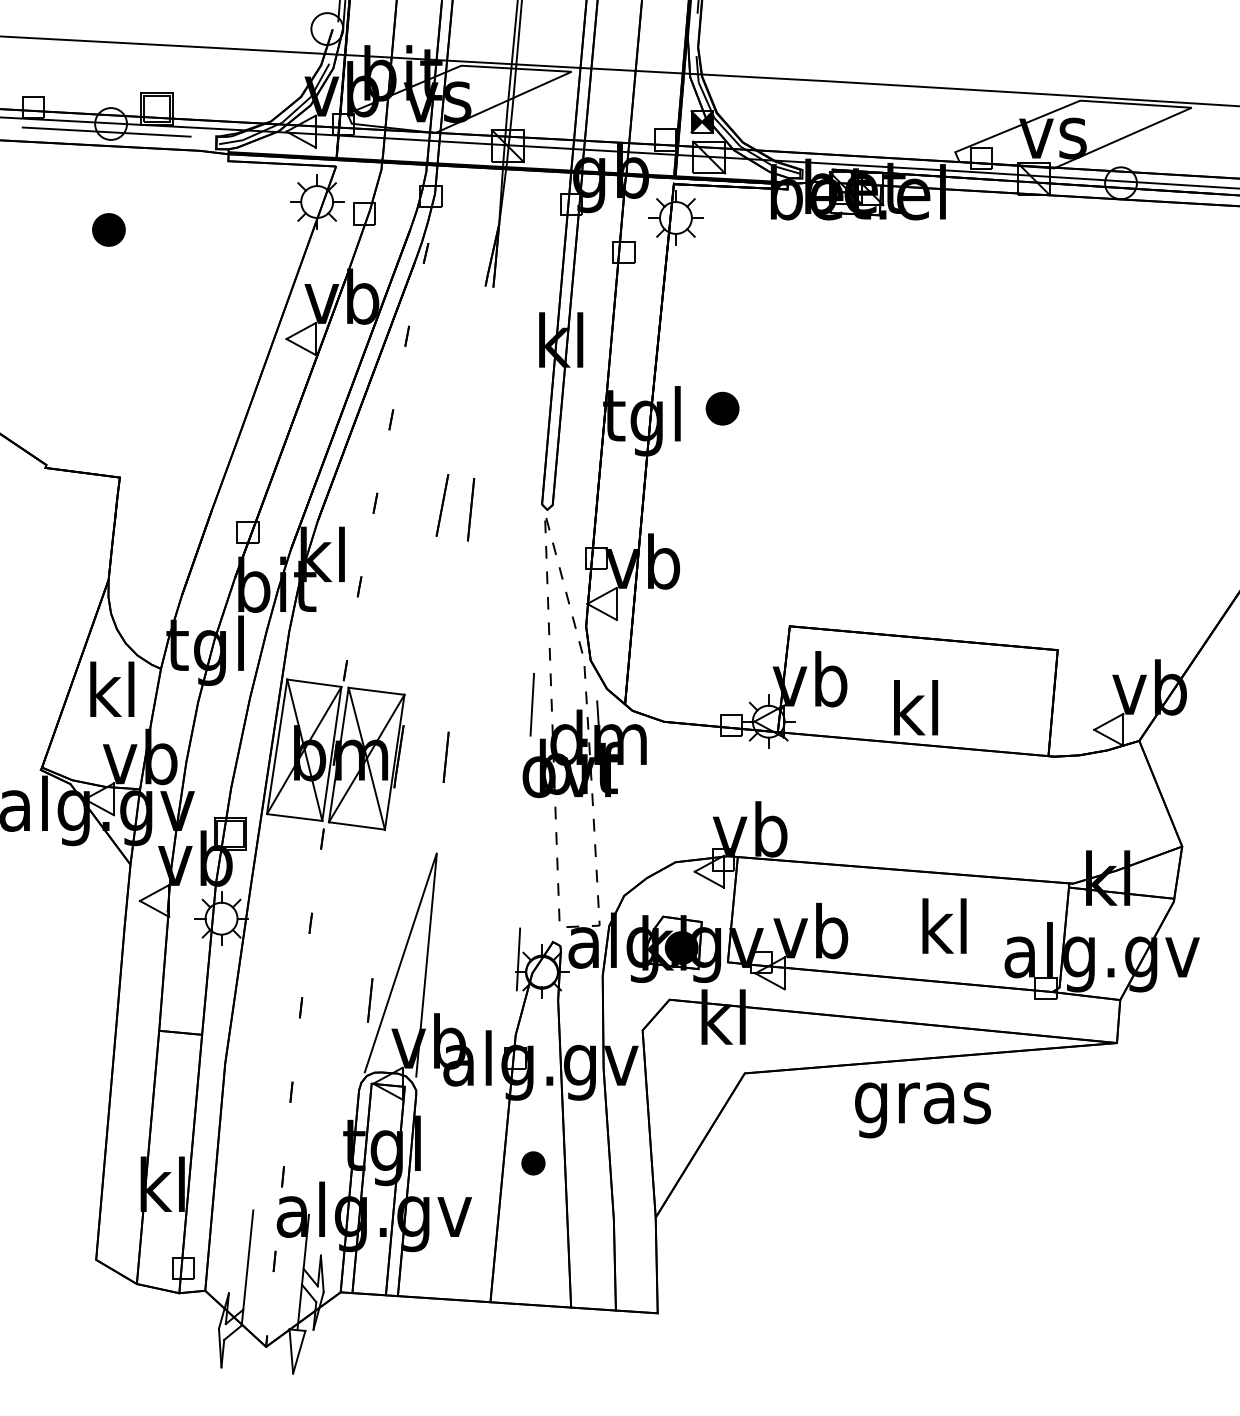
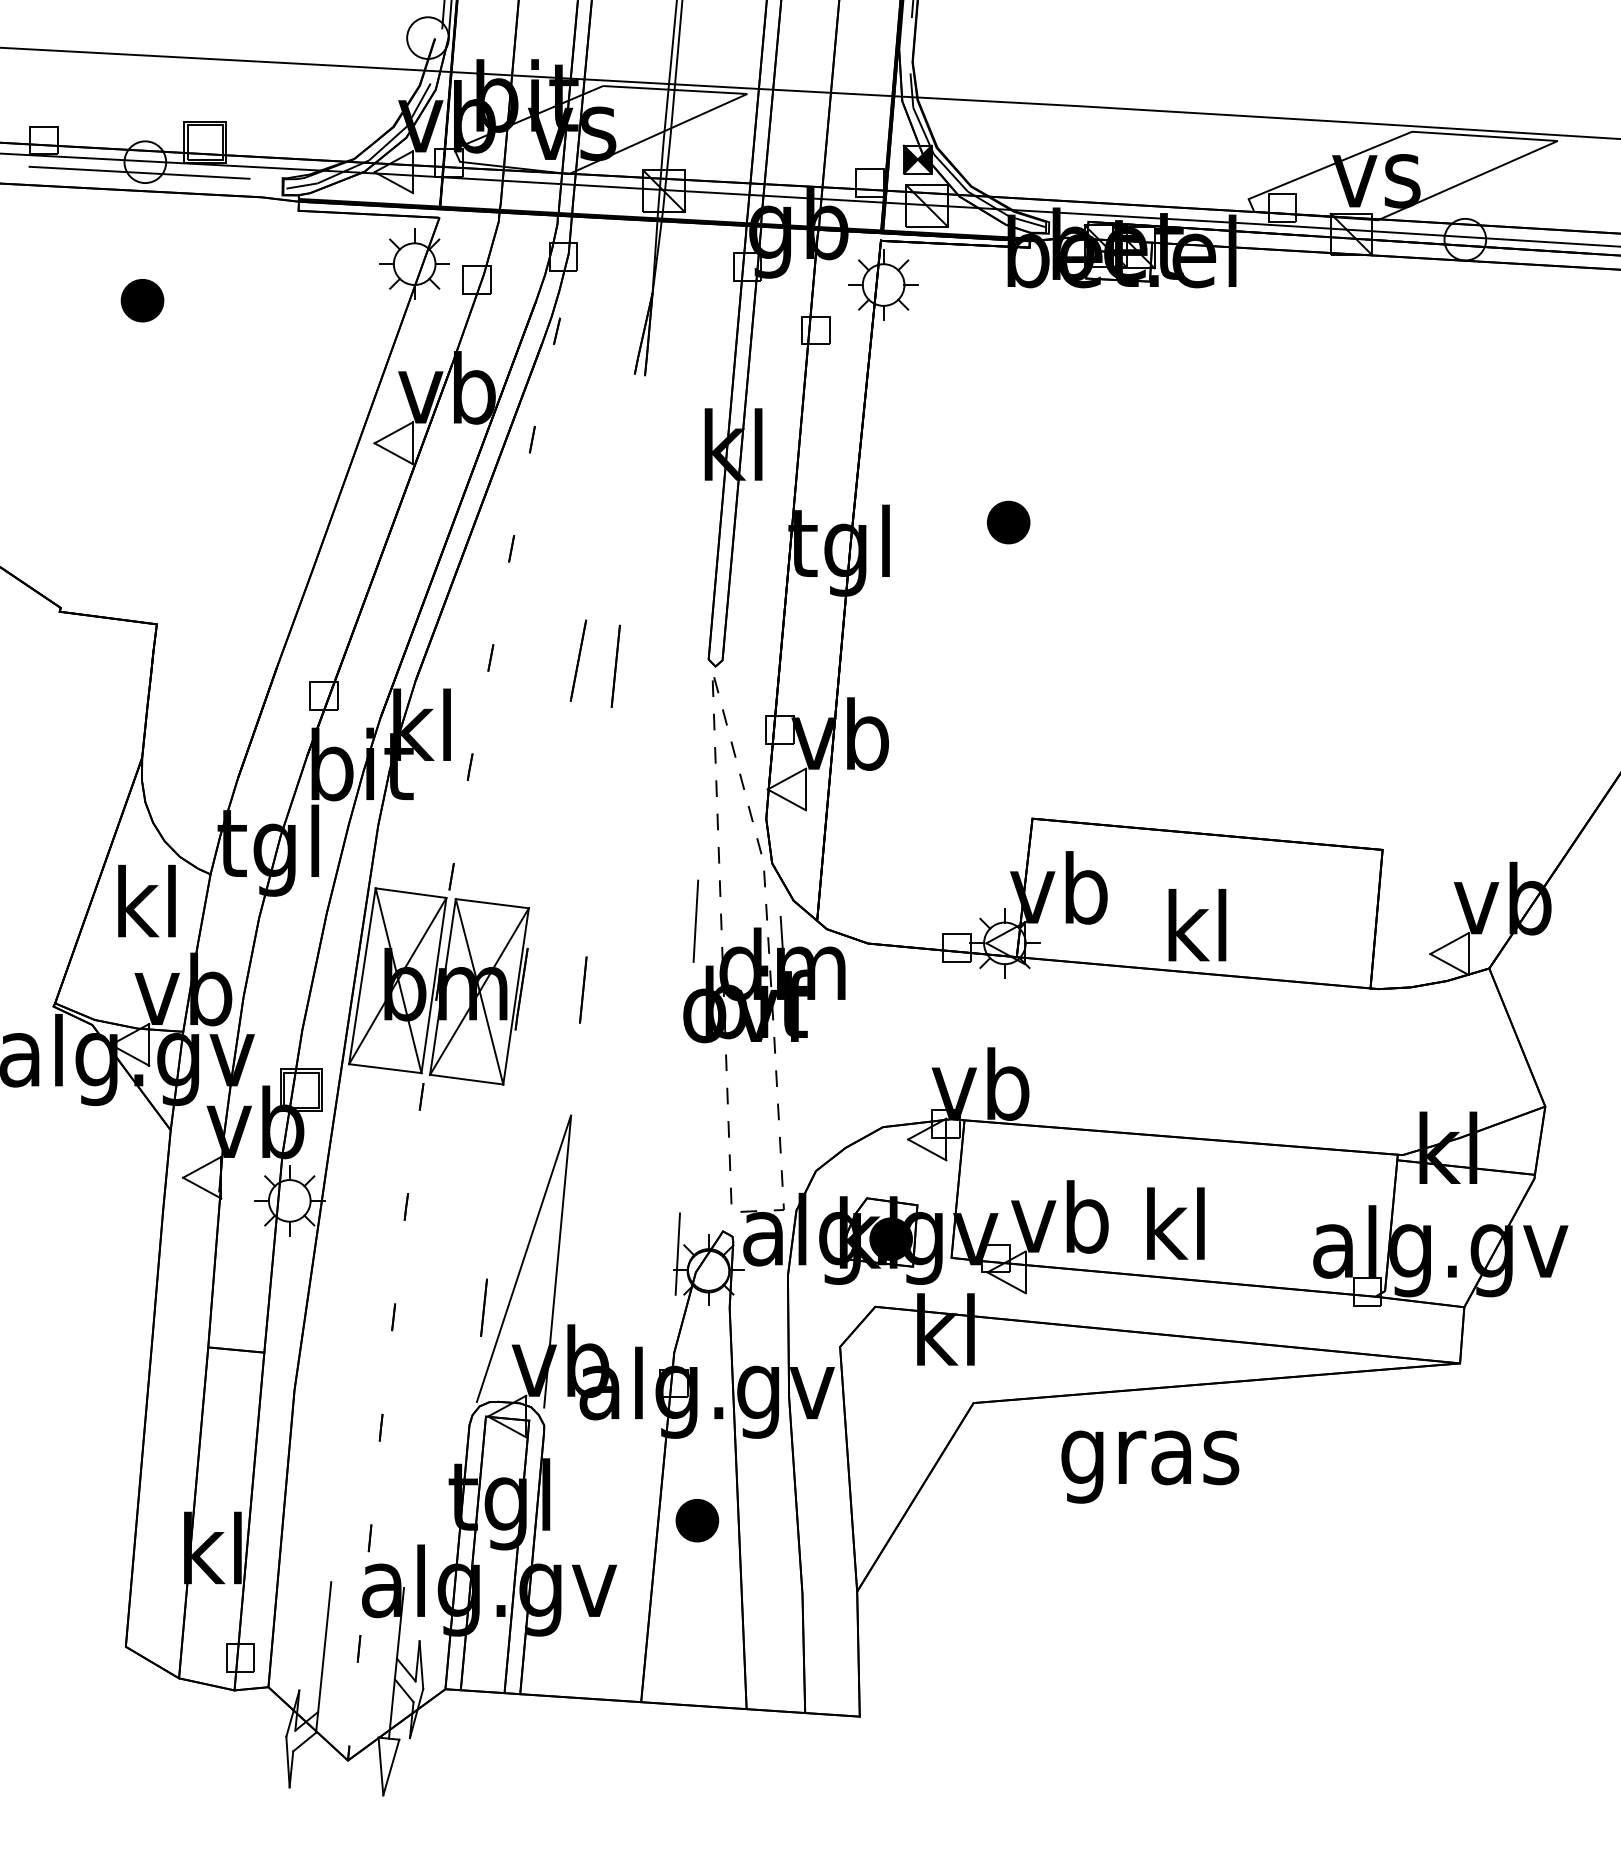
part: (722, 408) -> (1008, 522), moved
text: (944, 925) -> (1175, 1222), moved
text: (922, 1110) -> (1149, 1467), moved
part: (533, 1163) -> (697, 1520), size x1.43

